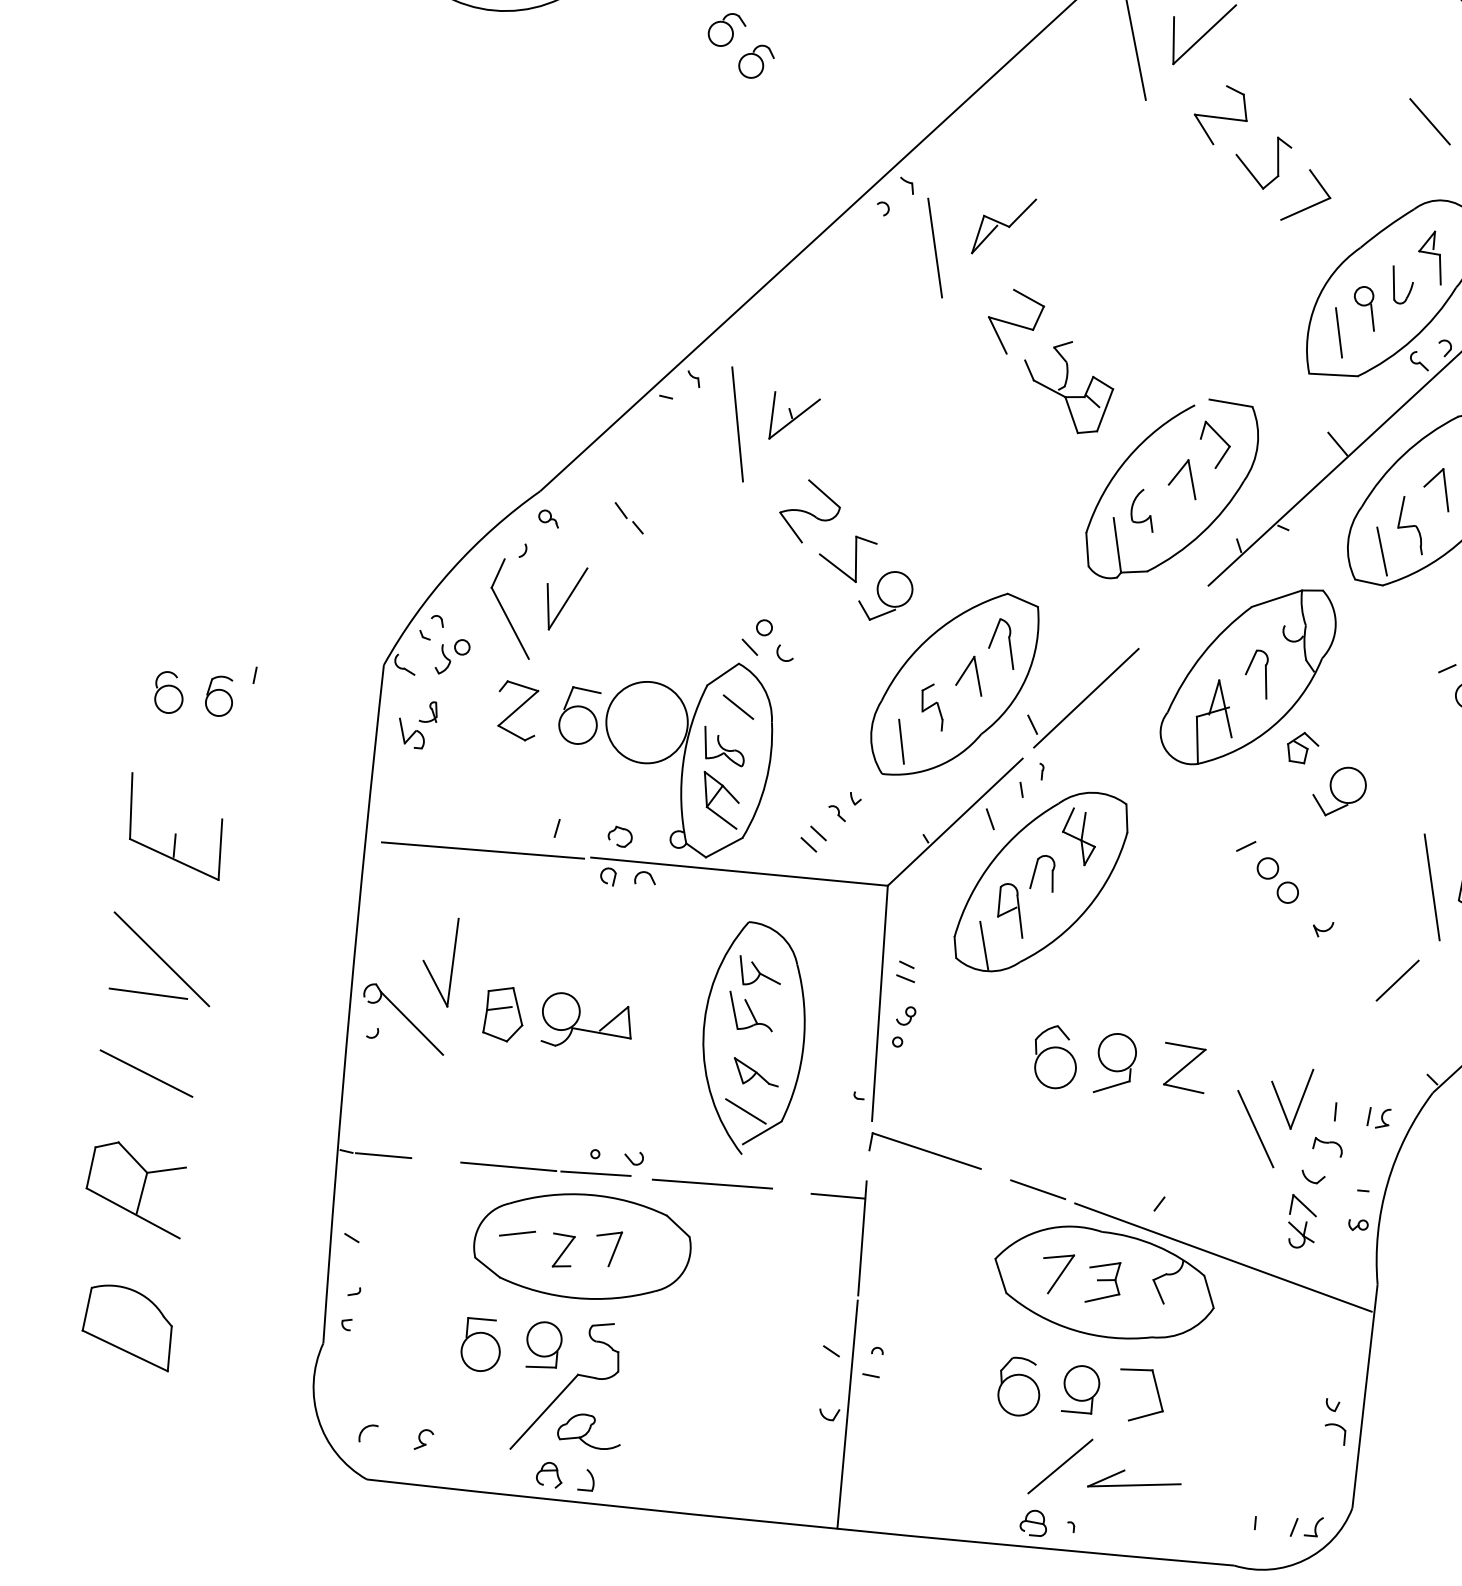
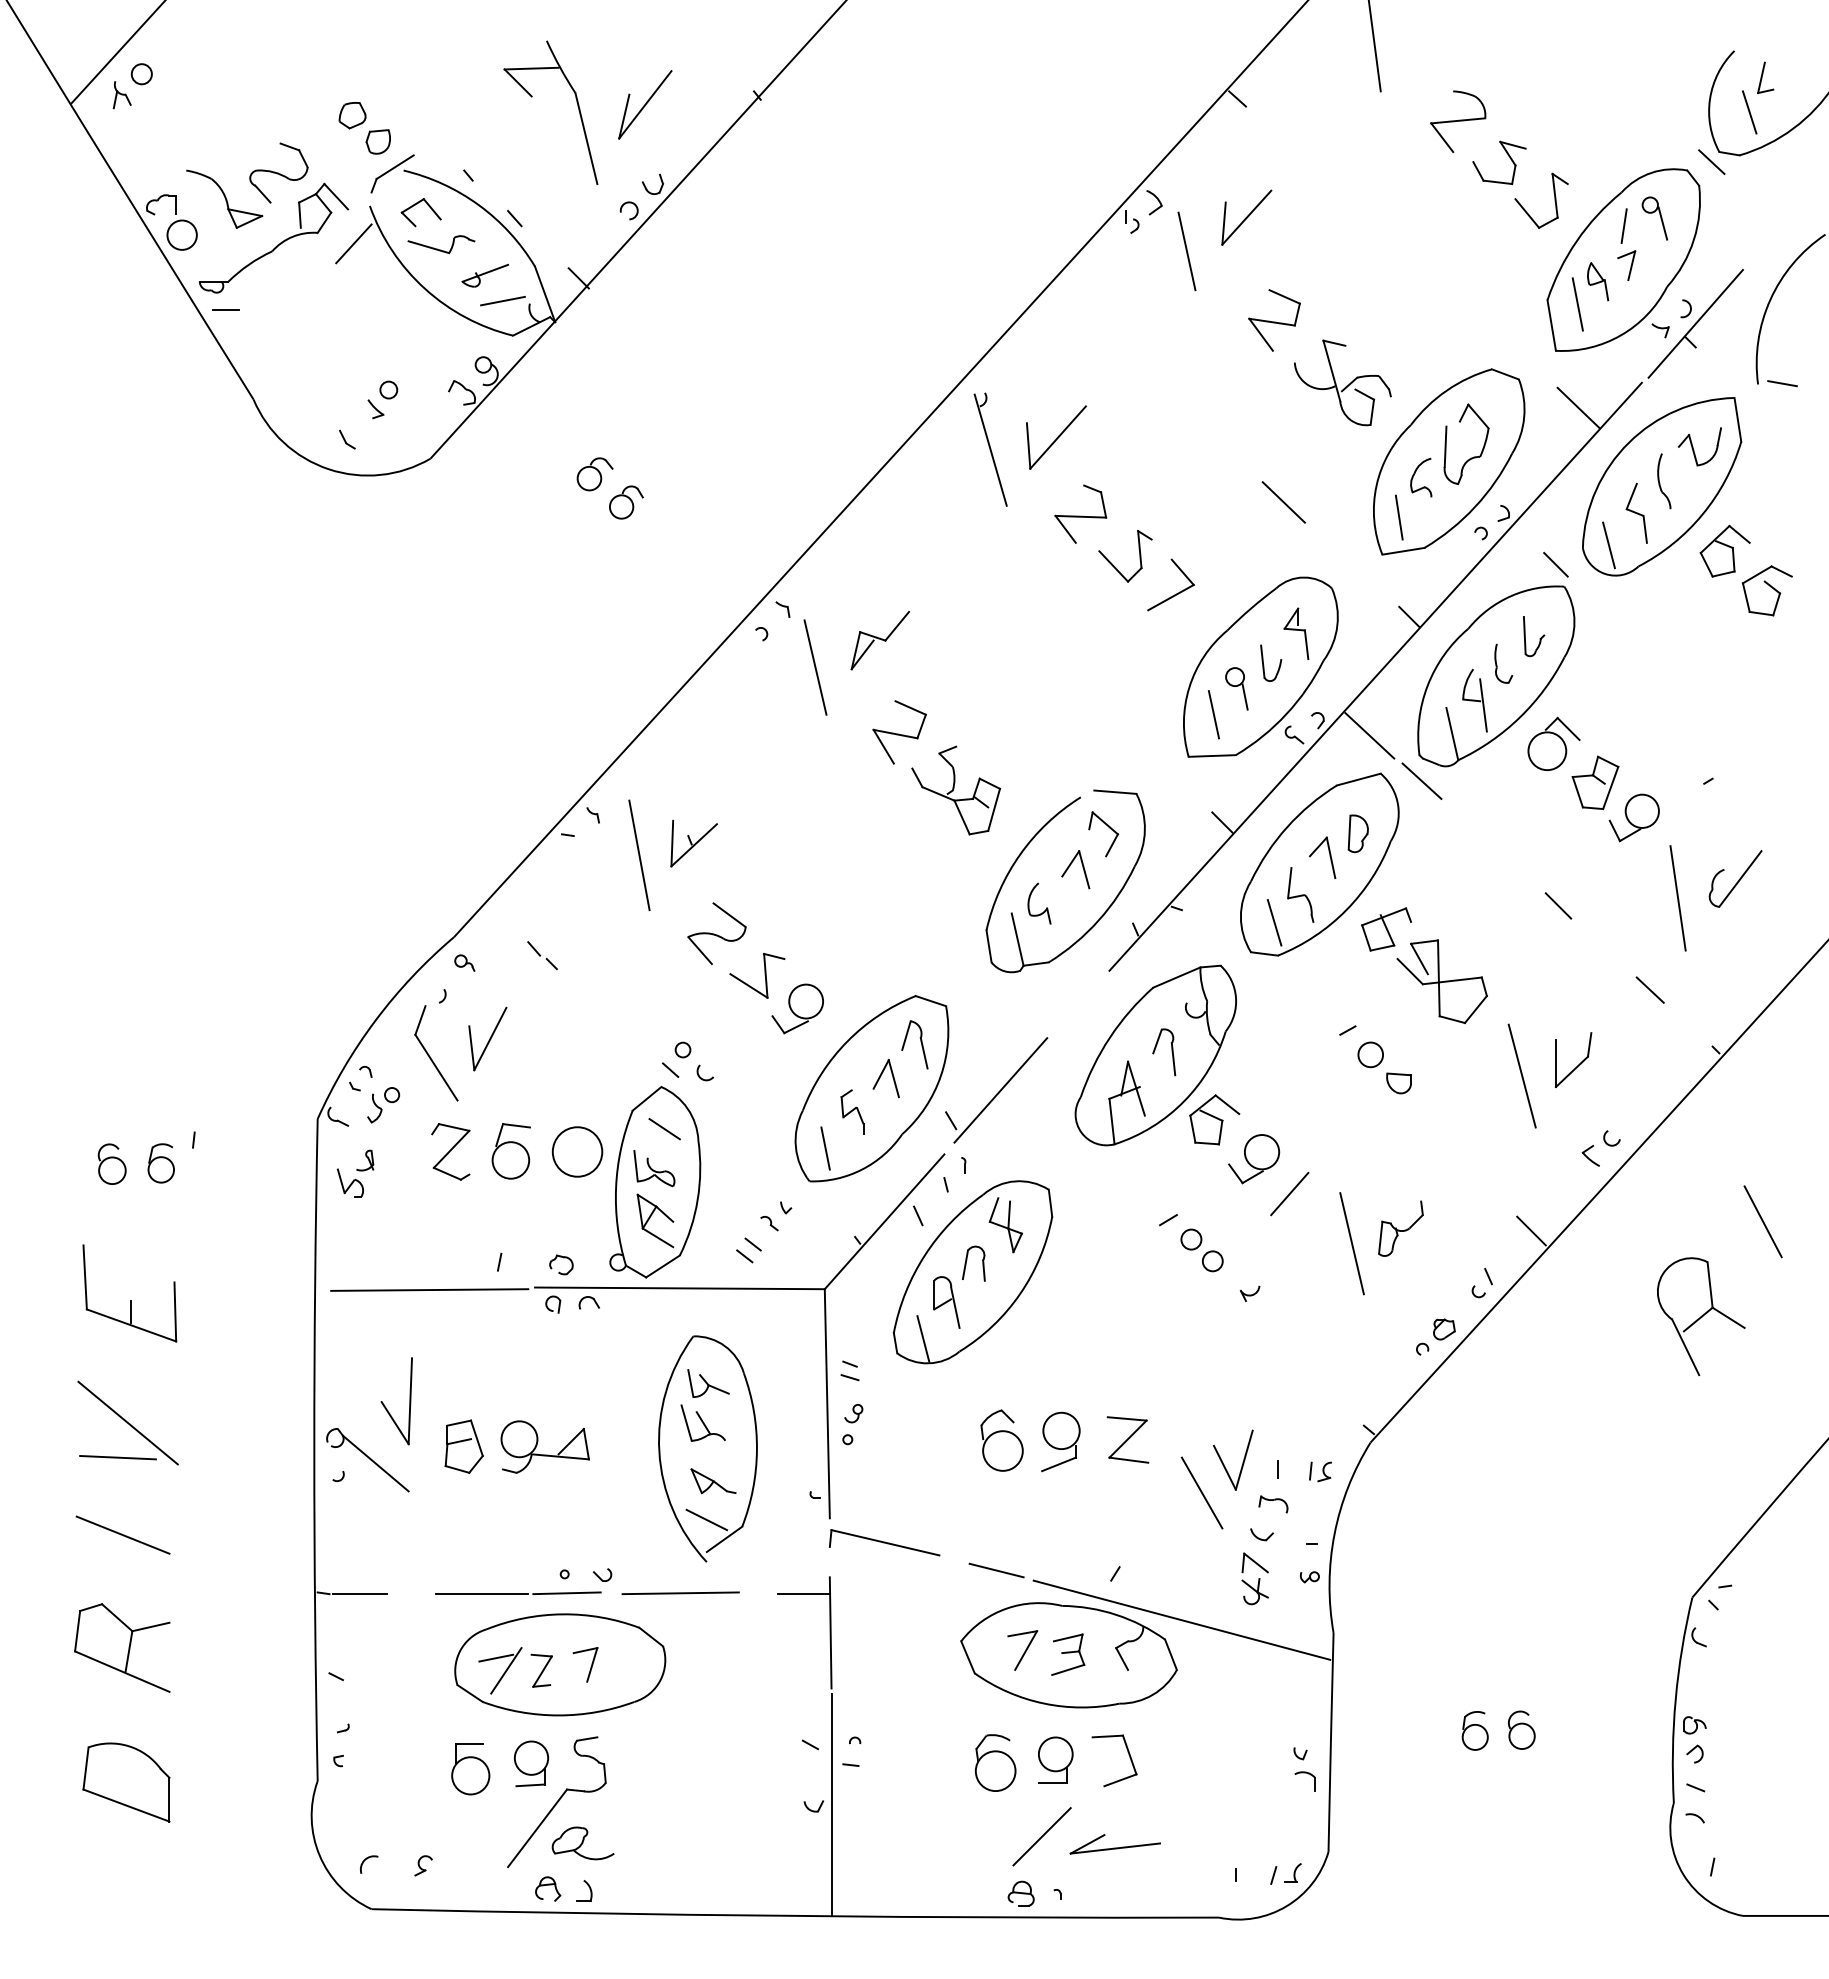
circle: (647, 722) -> (577, 1151), size x0.62
part: (1302, 747) -> (1214, 1119), size x1.67
line: (1397, 980) -> (1289, 1193), moved
line: (526, 1247) -> (506, 1670), added

